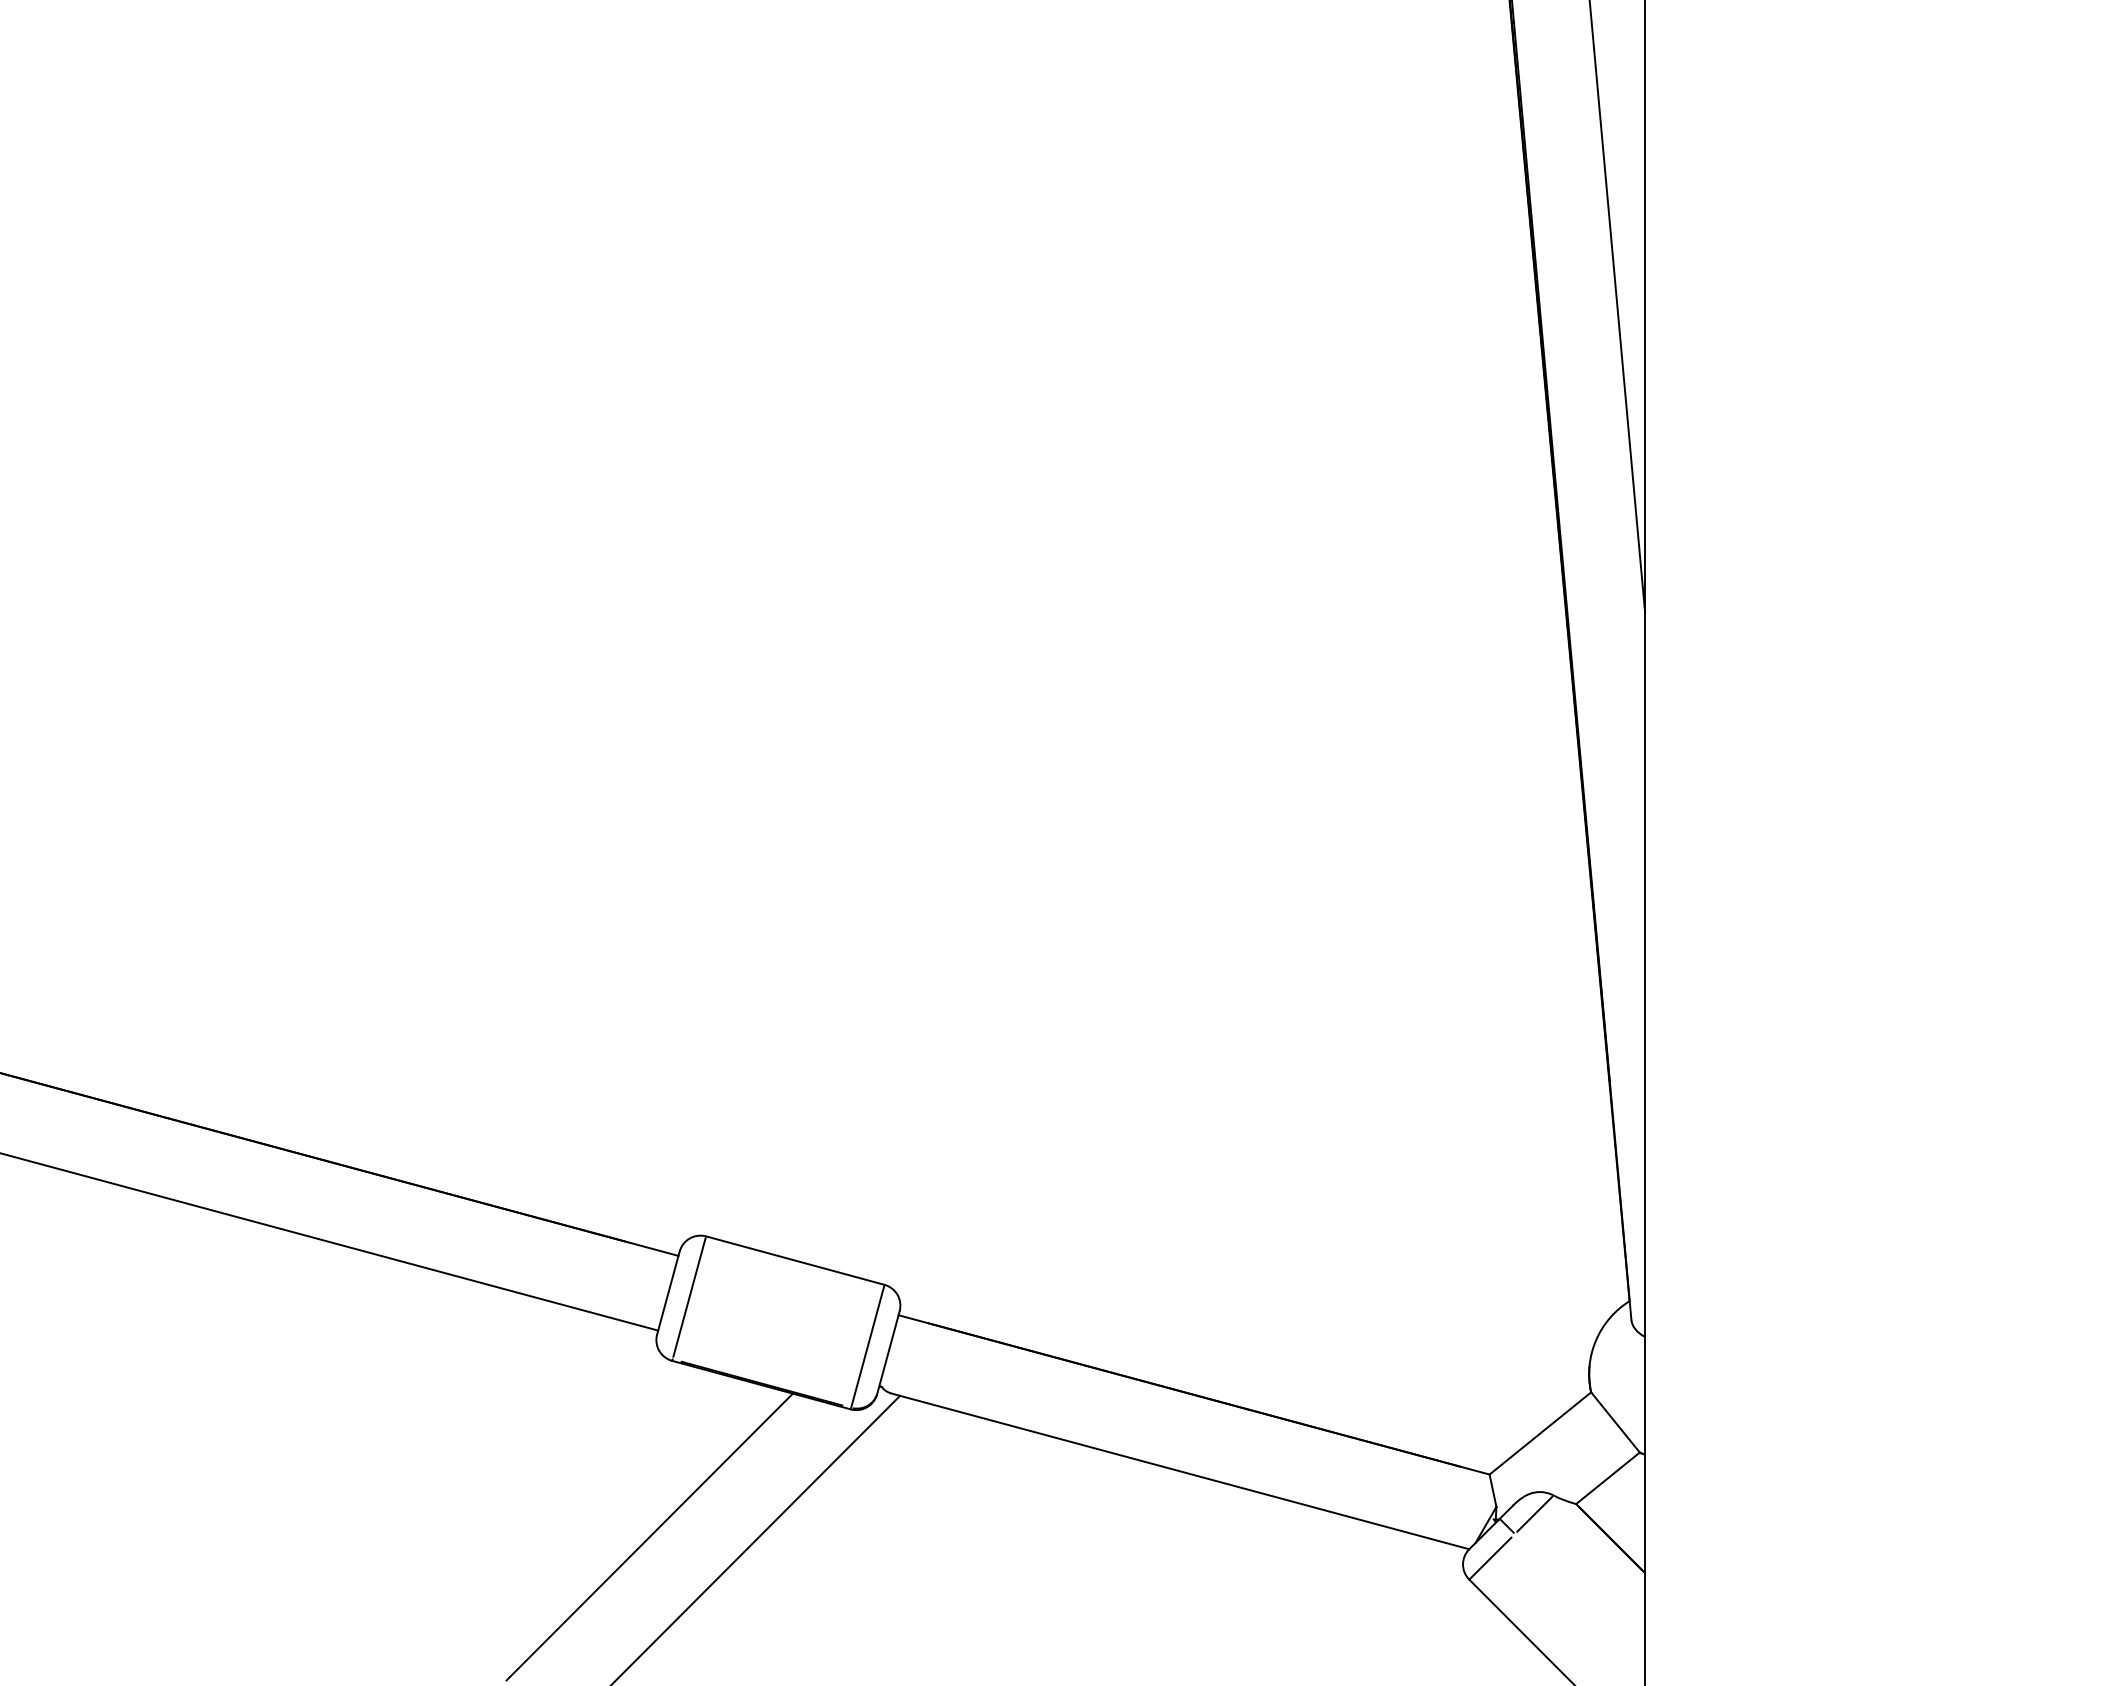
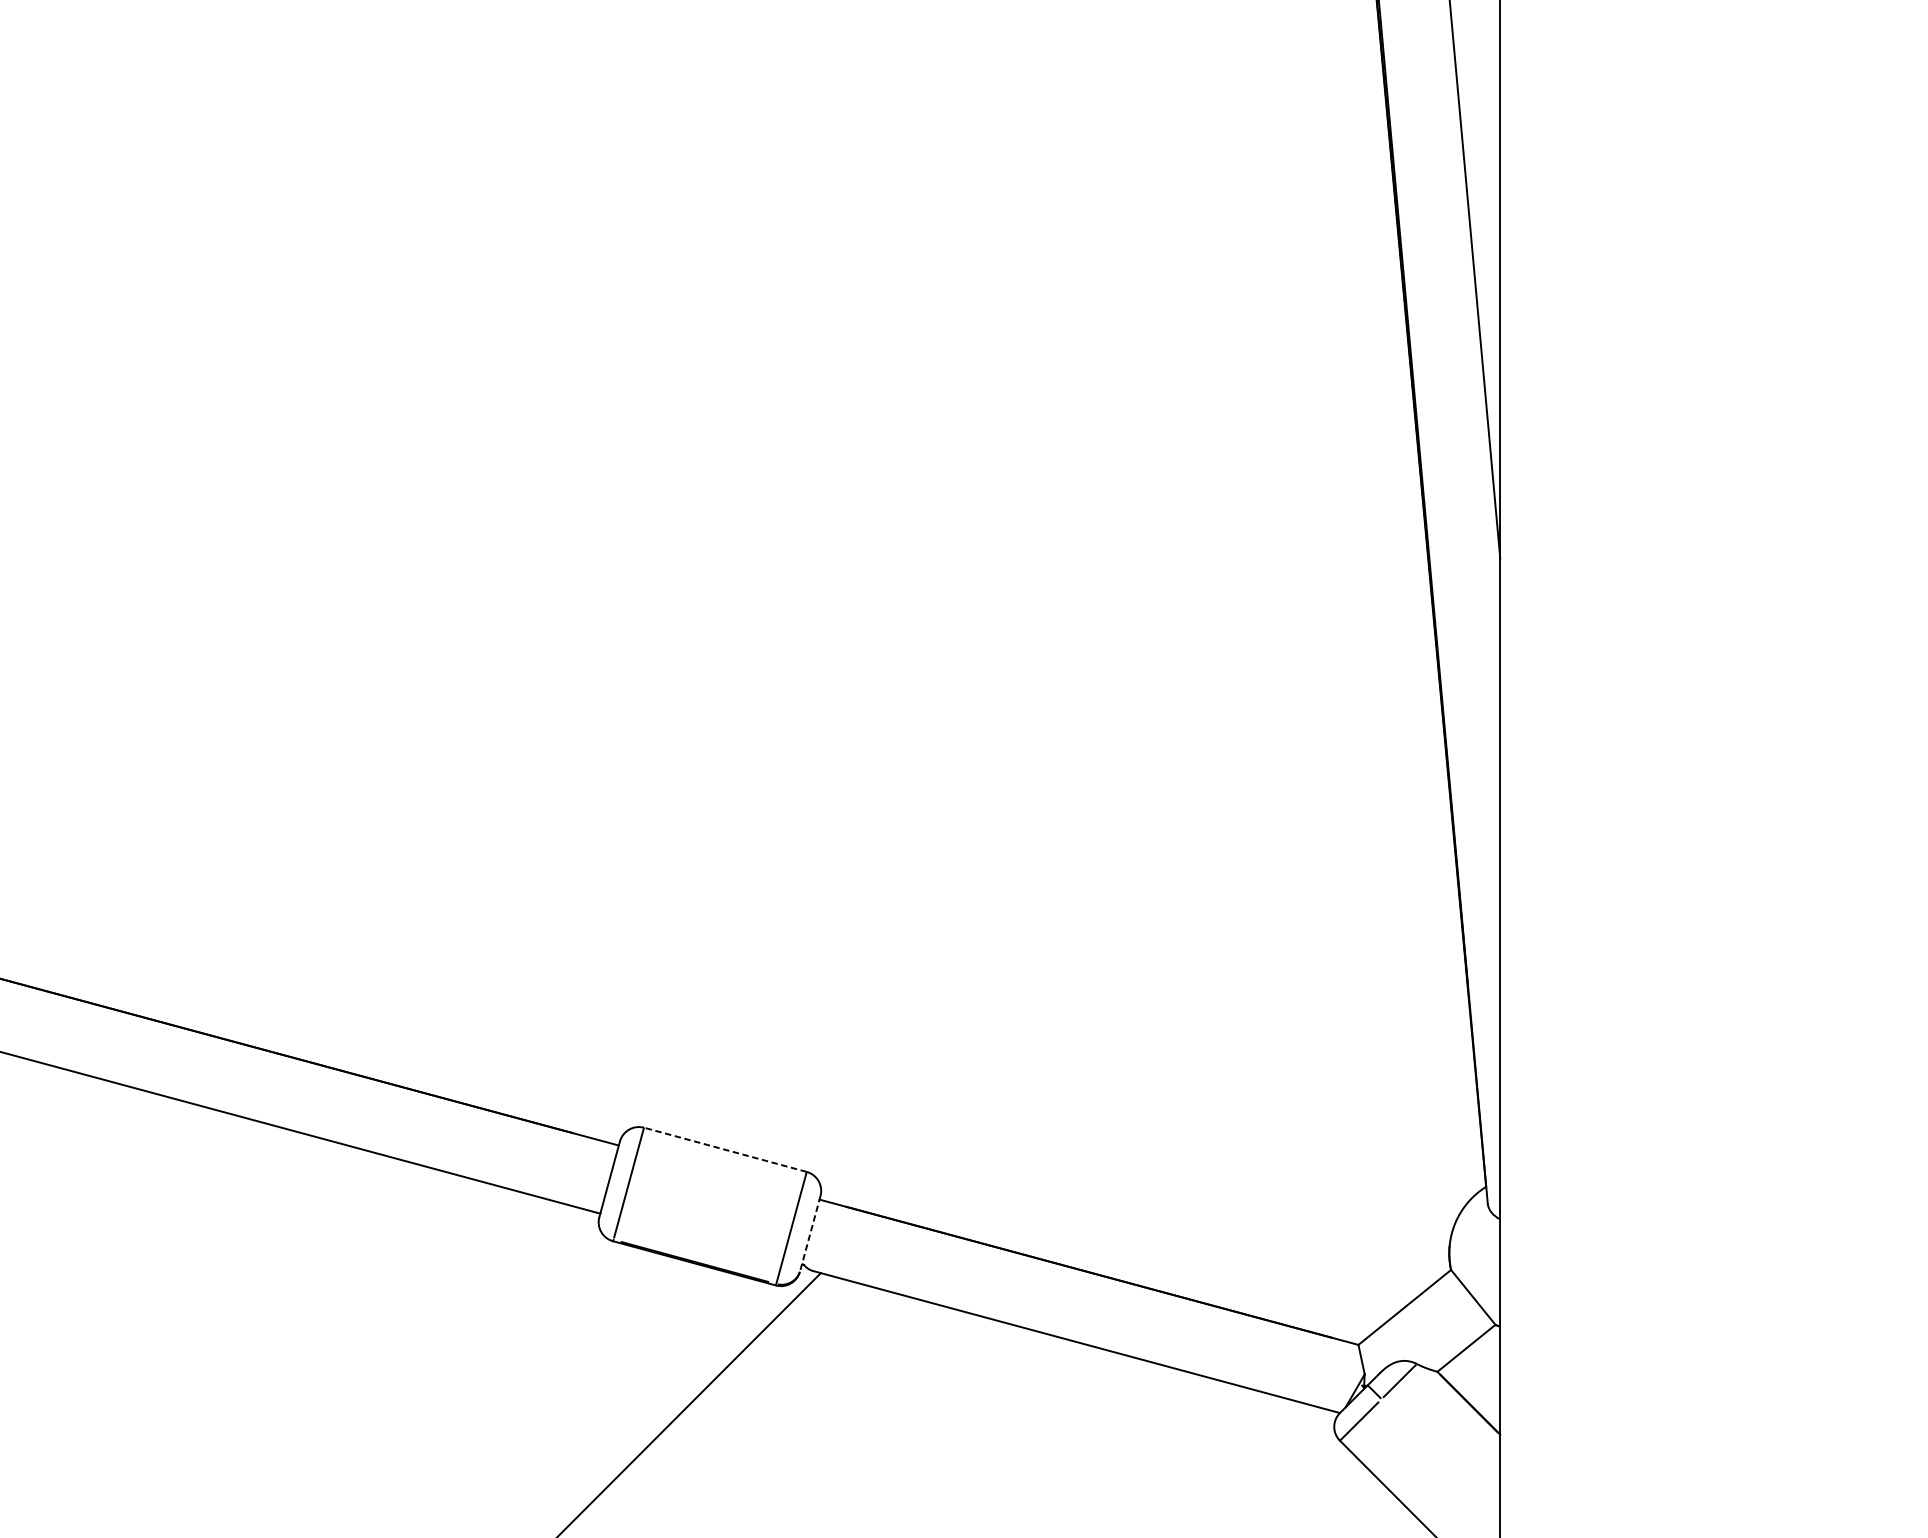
line: (794, 1260) -> (724, 1149), solid -> dashed
line: (888, 1353) -> (810, 1234), solid -> dashed
line: (649, 1536) -> (592, 1401), removed

